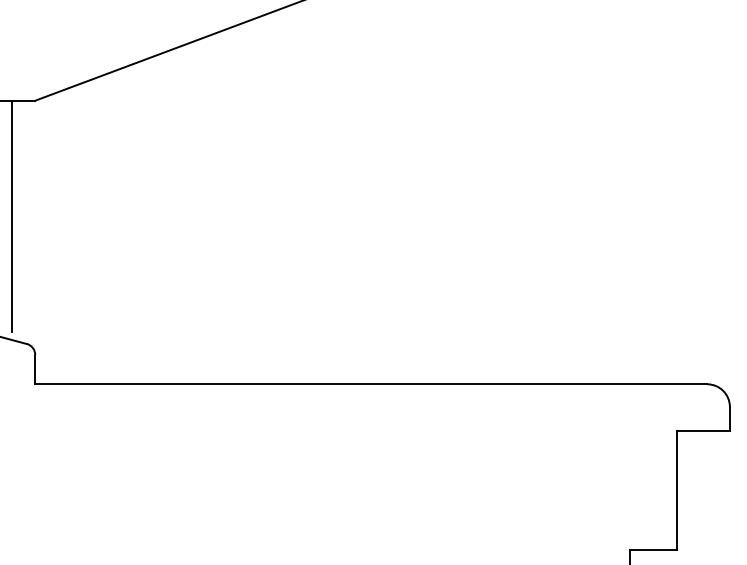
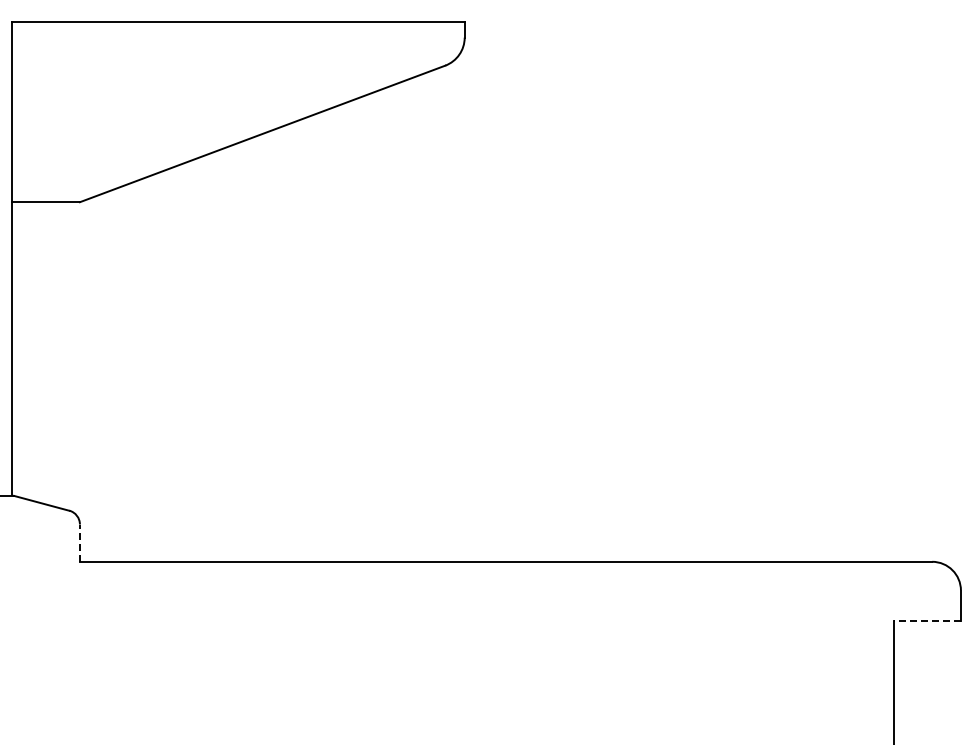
line: (11, 216) -> (49, 348), removed
line: (34, 369) -> (79, 543), solid -> dashed
line: (703, 430) -> (927, 620), solid -> dashed

